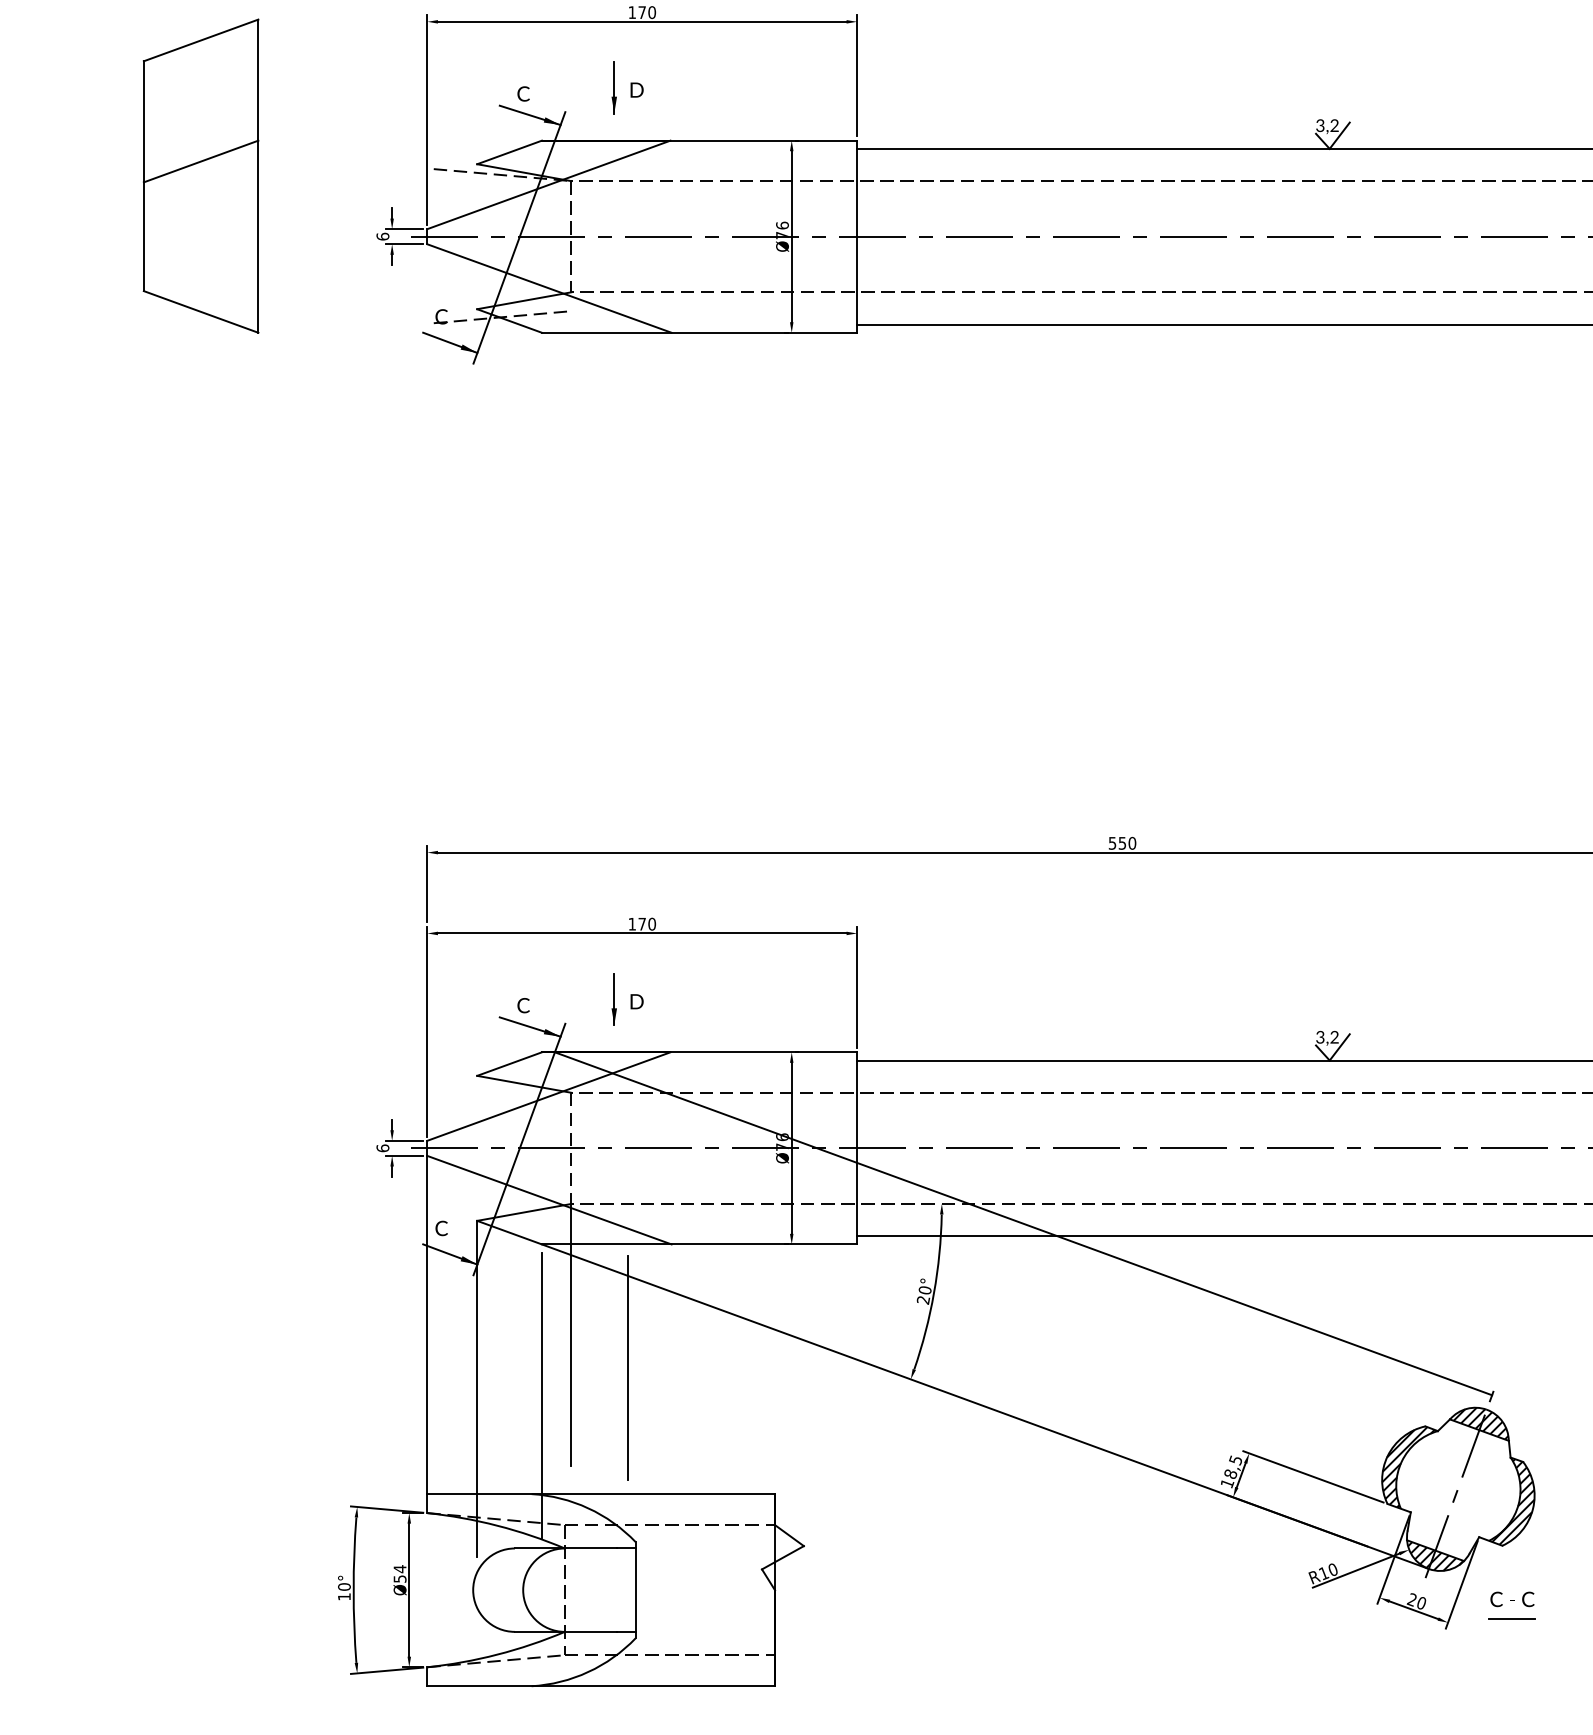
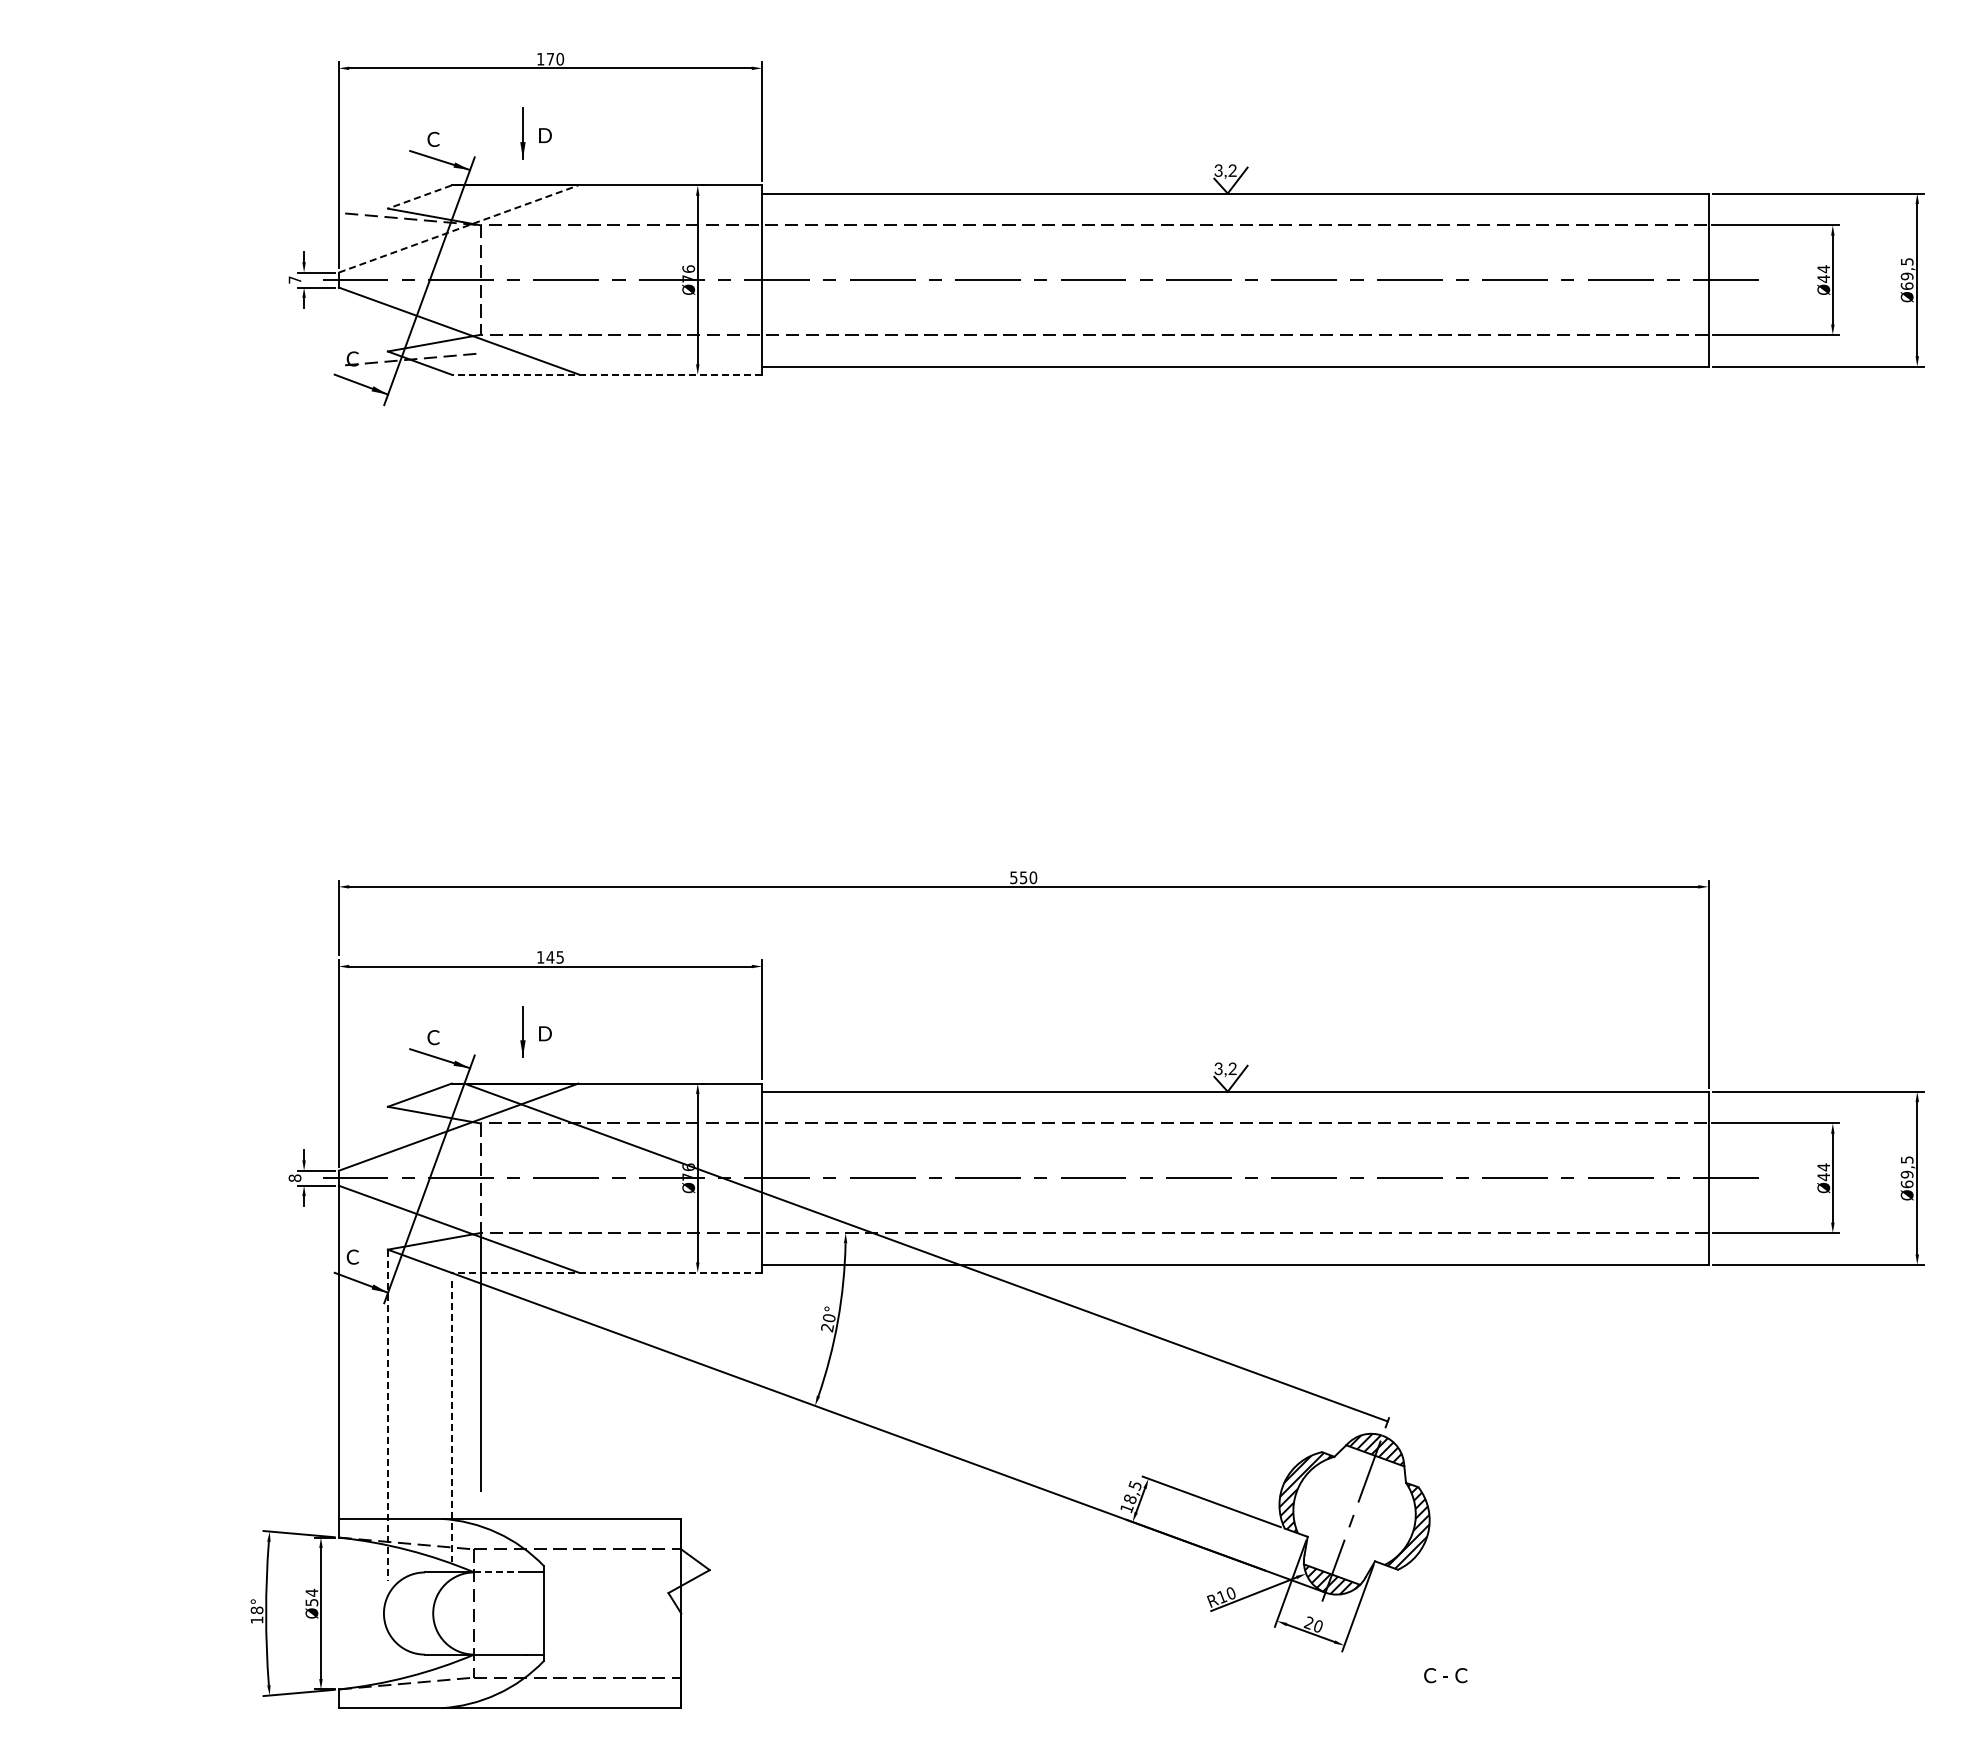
line: (509, 152) -> (419, 197), solid -> dashed
part: (200, 176) -> (115, 220), removed
line: (549, 184) -> (459, 228), solid -> dashed
text: (382, 236) -> (294, 279), 6 -> 7
line: (699, 332) -> (606, 374), solid -> dashed
text: (647, 924) -> (555, 957), 170 -> 145
text: (382, 1147) -> (294, 1177), 6 -> 8
line: (699, 1244) -> (606, 1272), solid -> dashed
line: (628, 1367) -> (536, 1394), removed
line: (476, 1389) -> (387, 1415), solid -> dashed
line: (541, 1395) -> (451, 1421), solid -> dashed
line: (590, 1548) -> (499, 1572), solid -> dashed
text: (344, 1587) -> (257, 1610), 10° -> 18°
text: (1512, 1599) -> (1445, 1675), moved
line: (1512, 1619) -> (1407, 1642), removed

